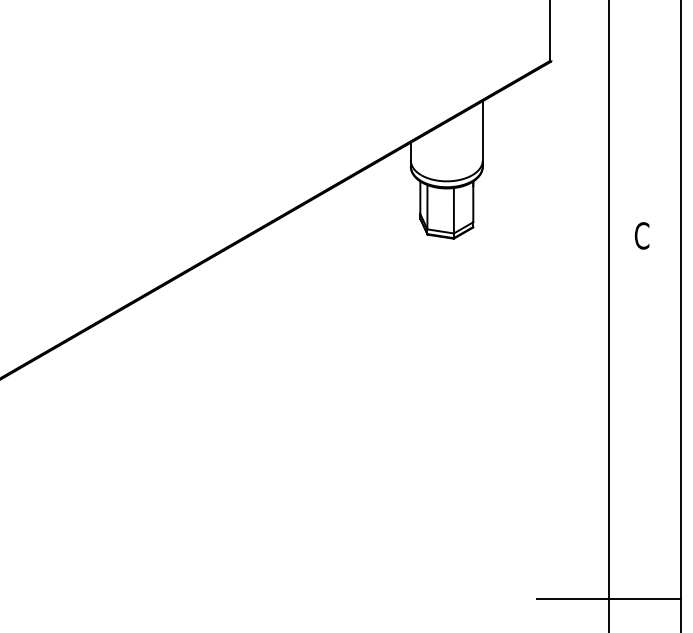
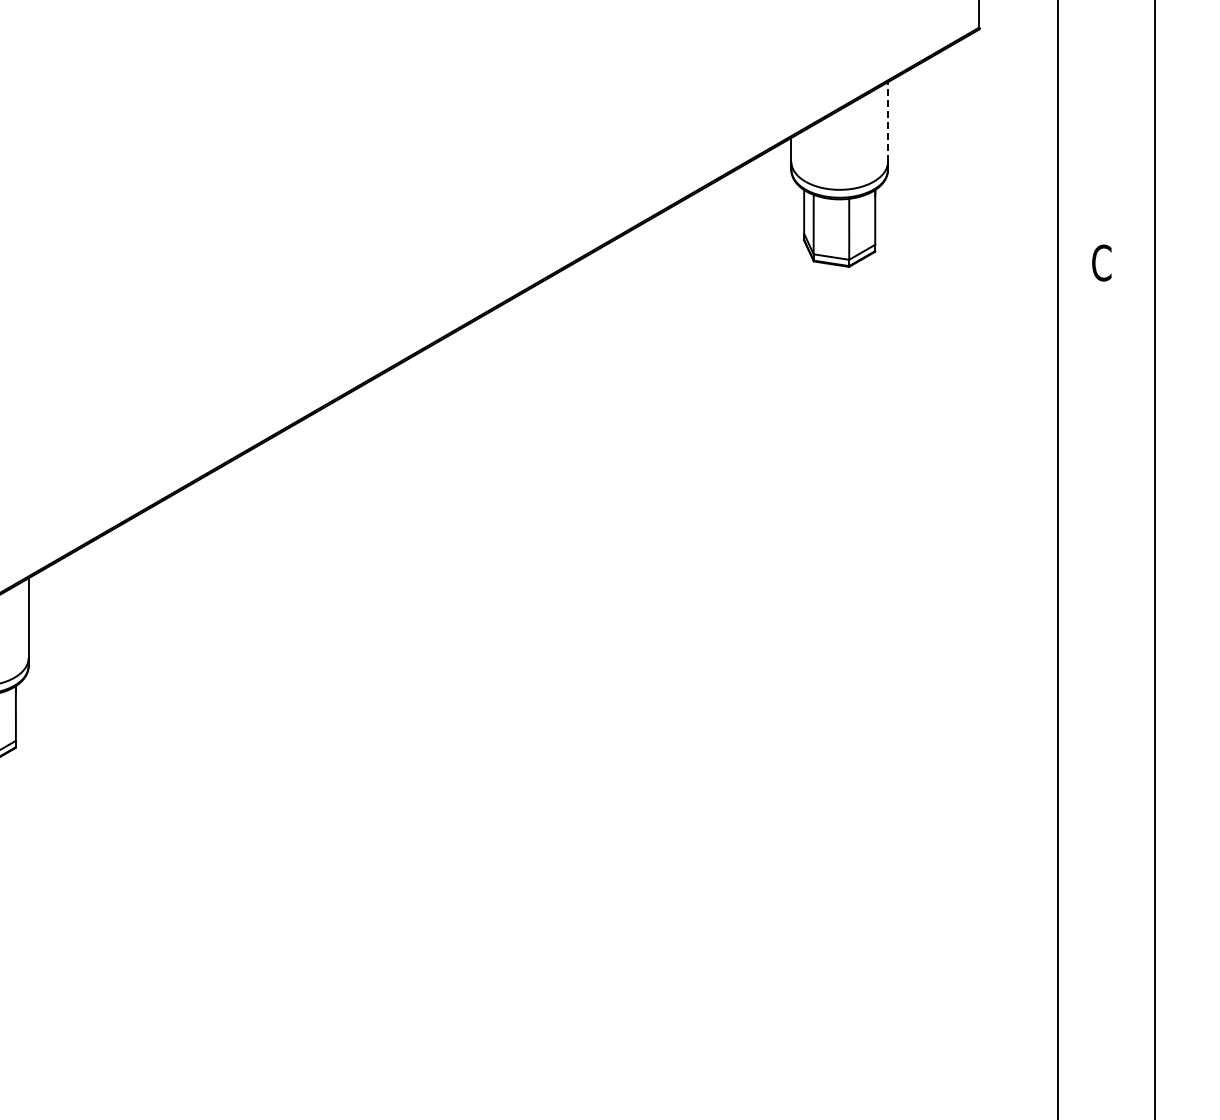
line: (483, 131) -> (888, 122), solid -> dashed
line: (609, 598) -> (1057, 750), removed

